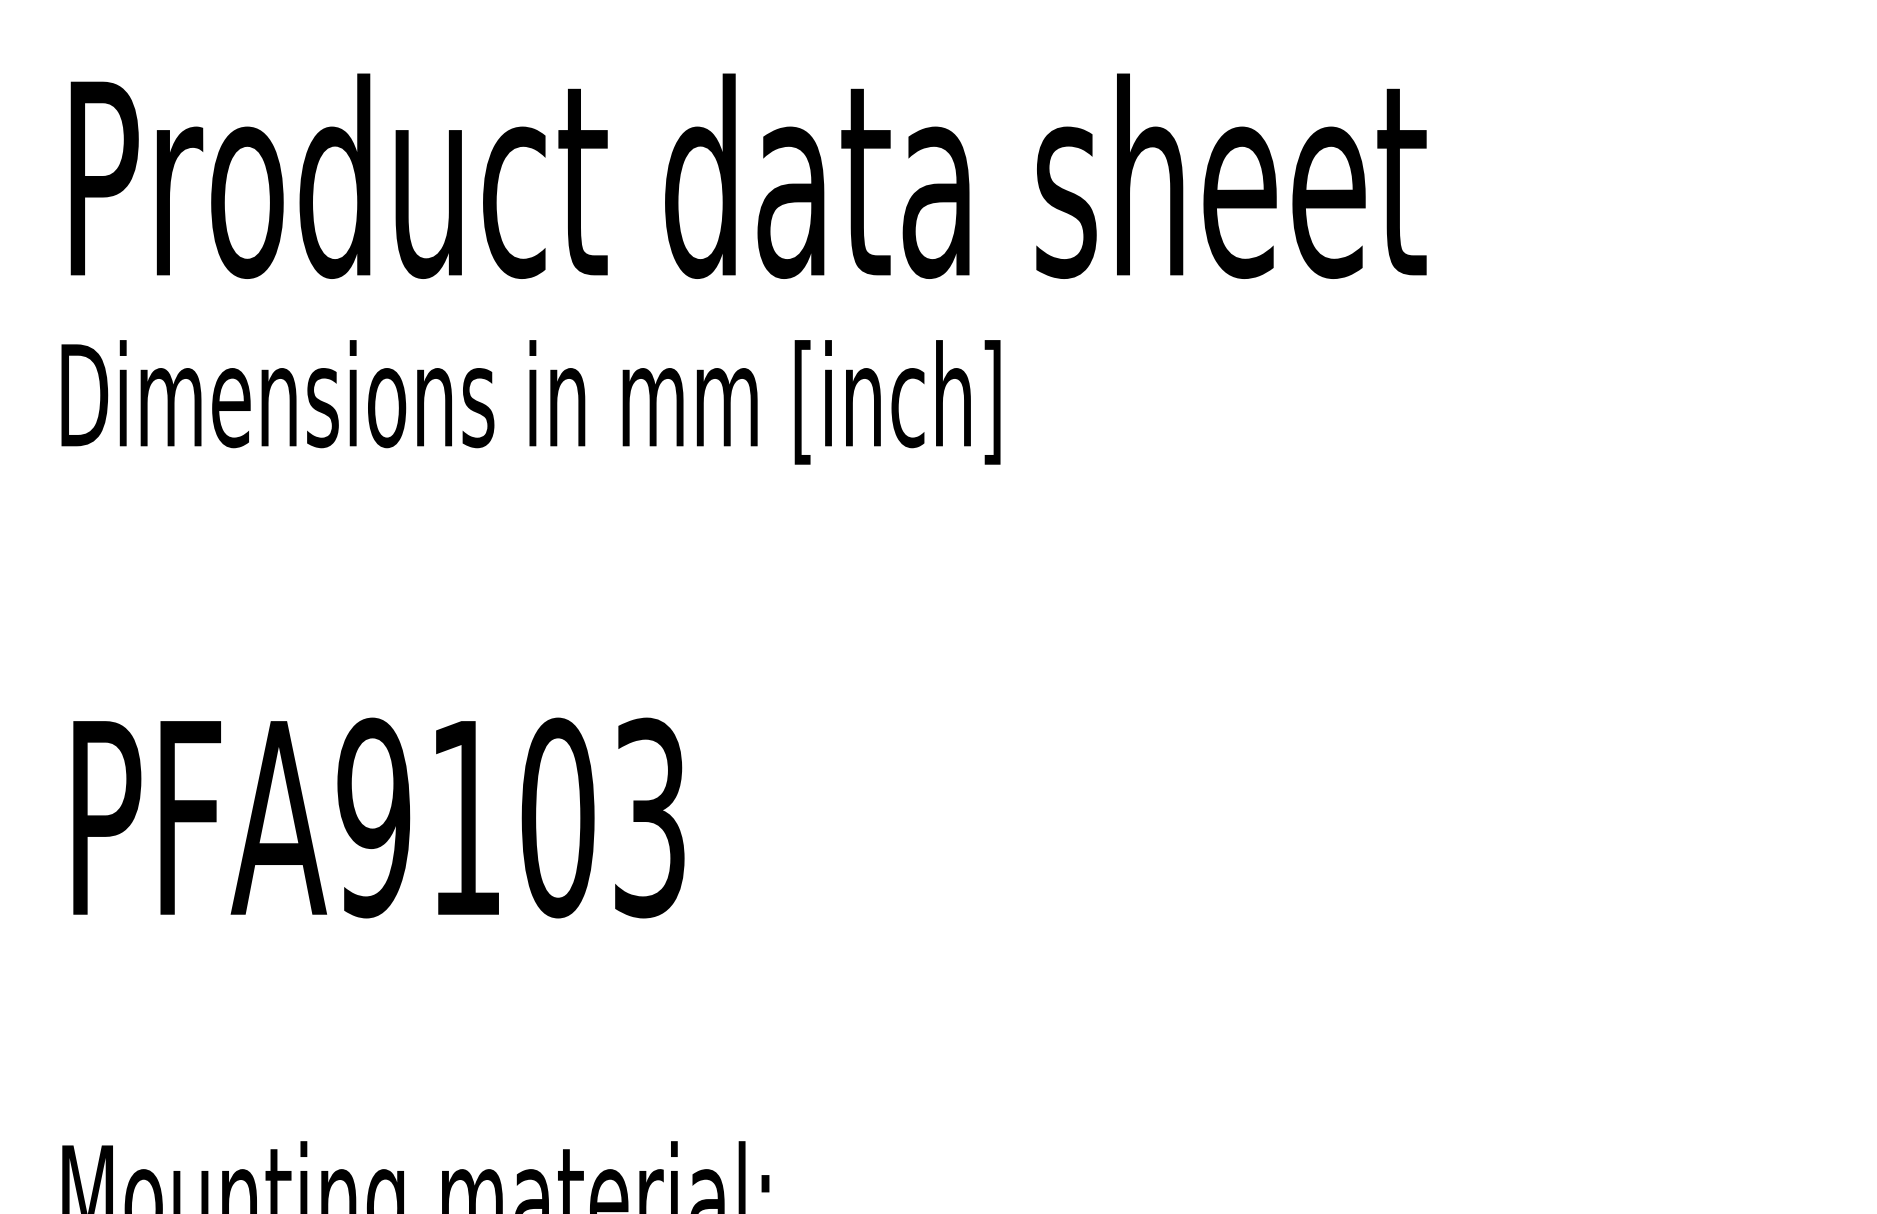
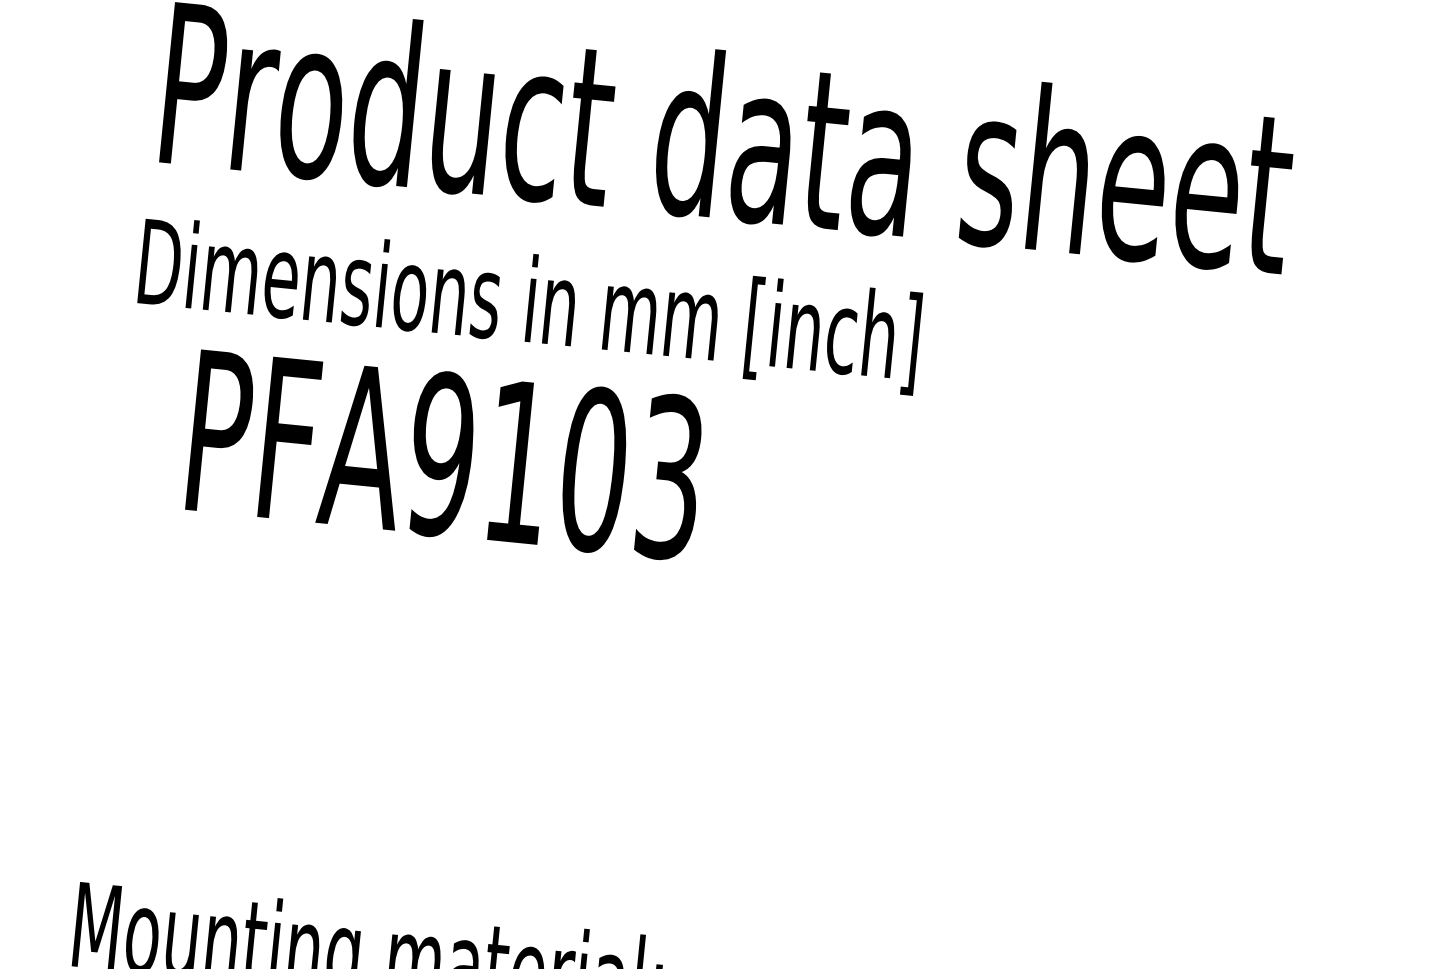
text: (378, 817) -> (445, 454), moved

